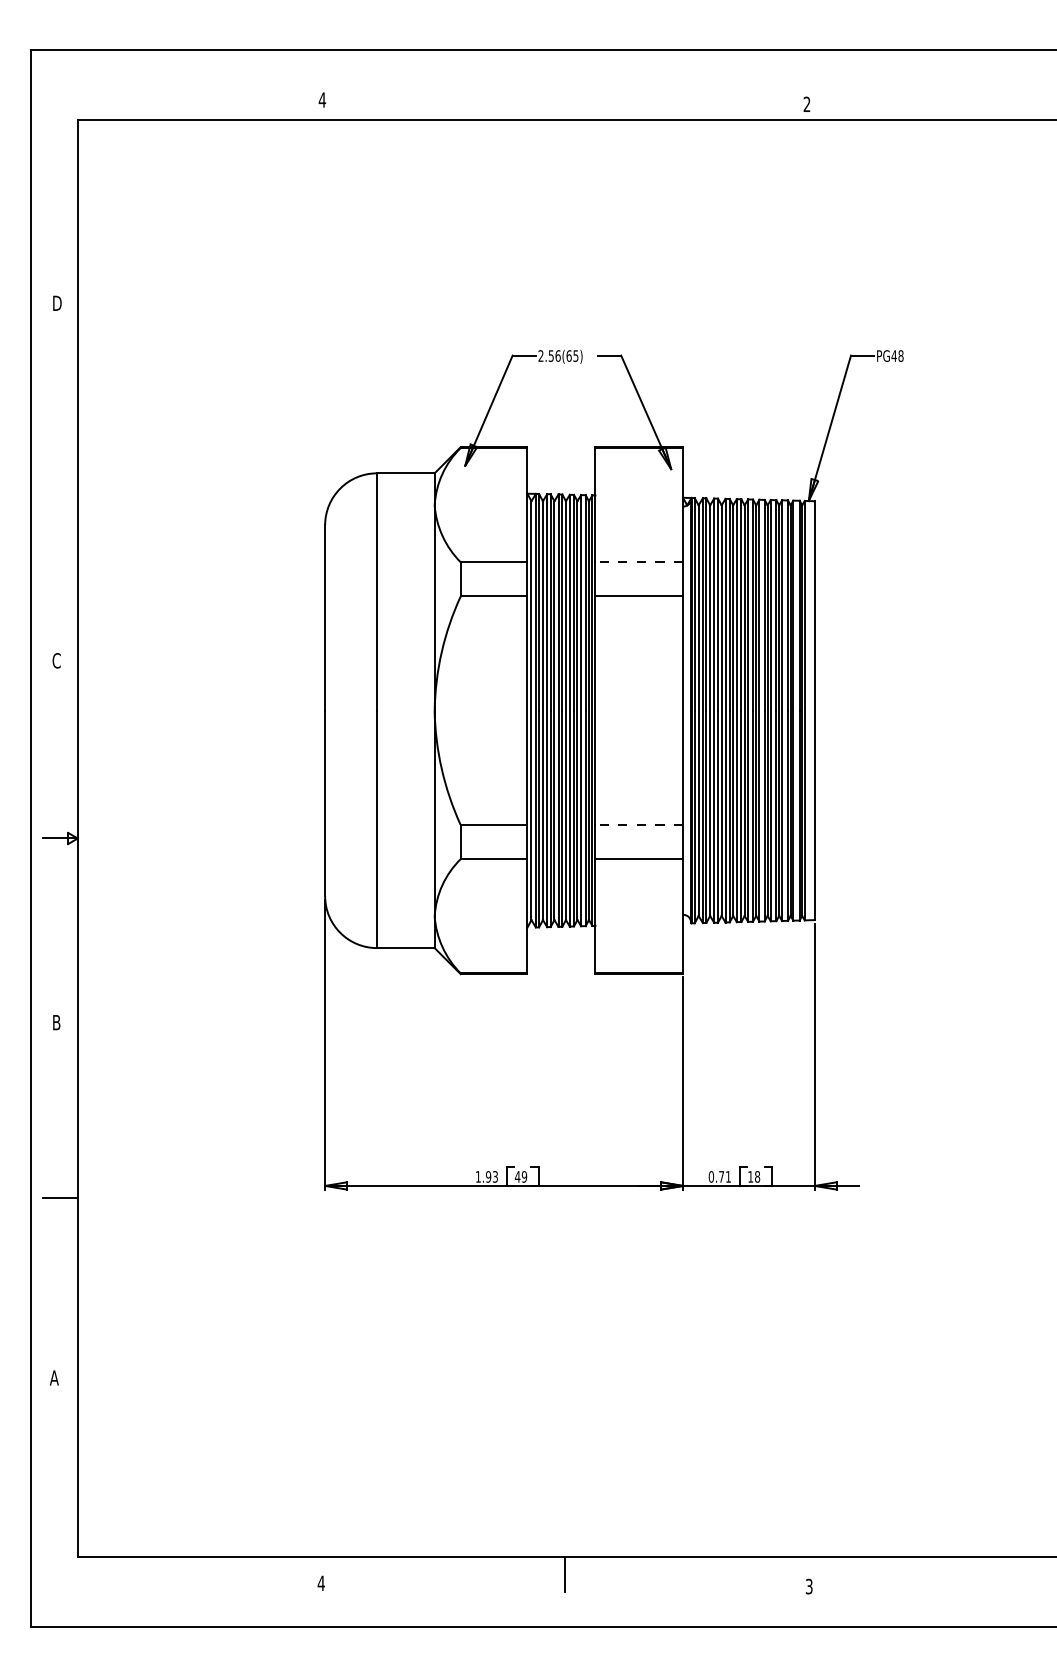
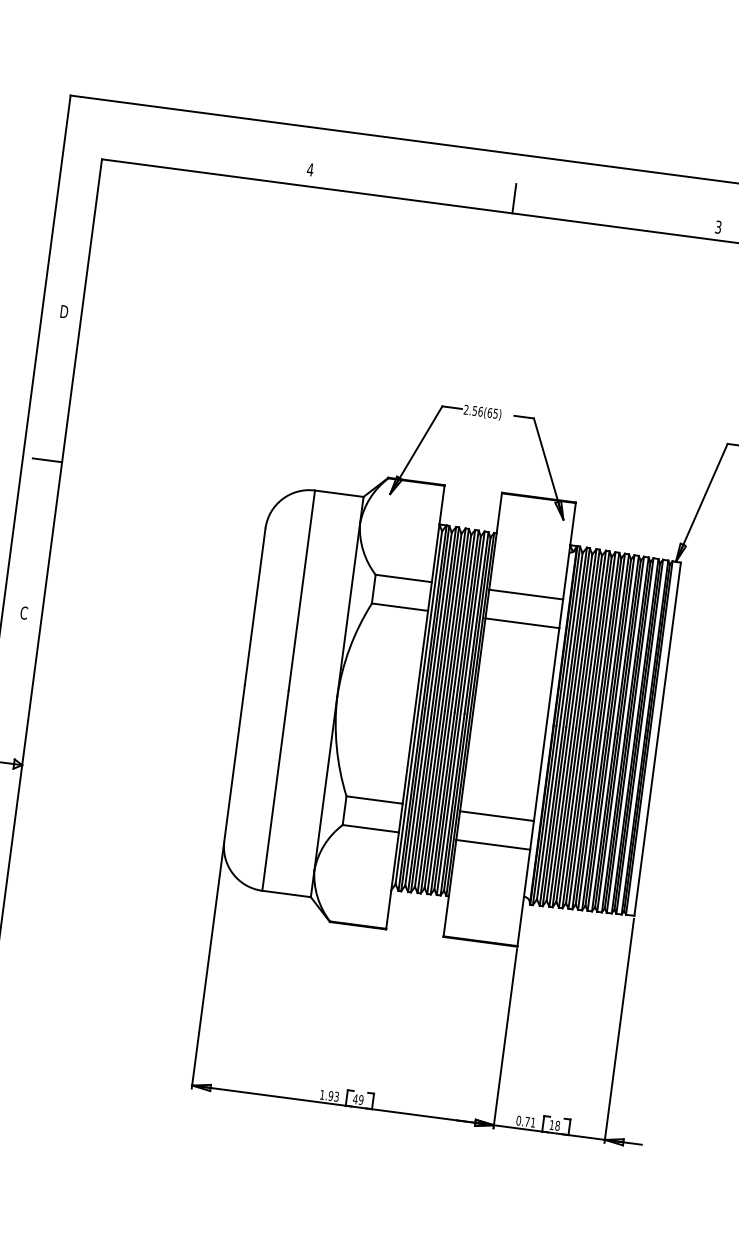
line: (564, 102) -> (514, 198), added
text: (806, 104) -> (717, 227), 2 -> 3
line: (60, 479) -> (47, 460), added
line: (639, 562) -> (526, 594), dashed -> solid
line: (639, 825) -> (497, 816), dashed -> solid

